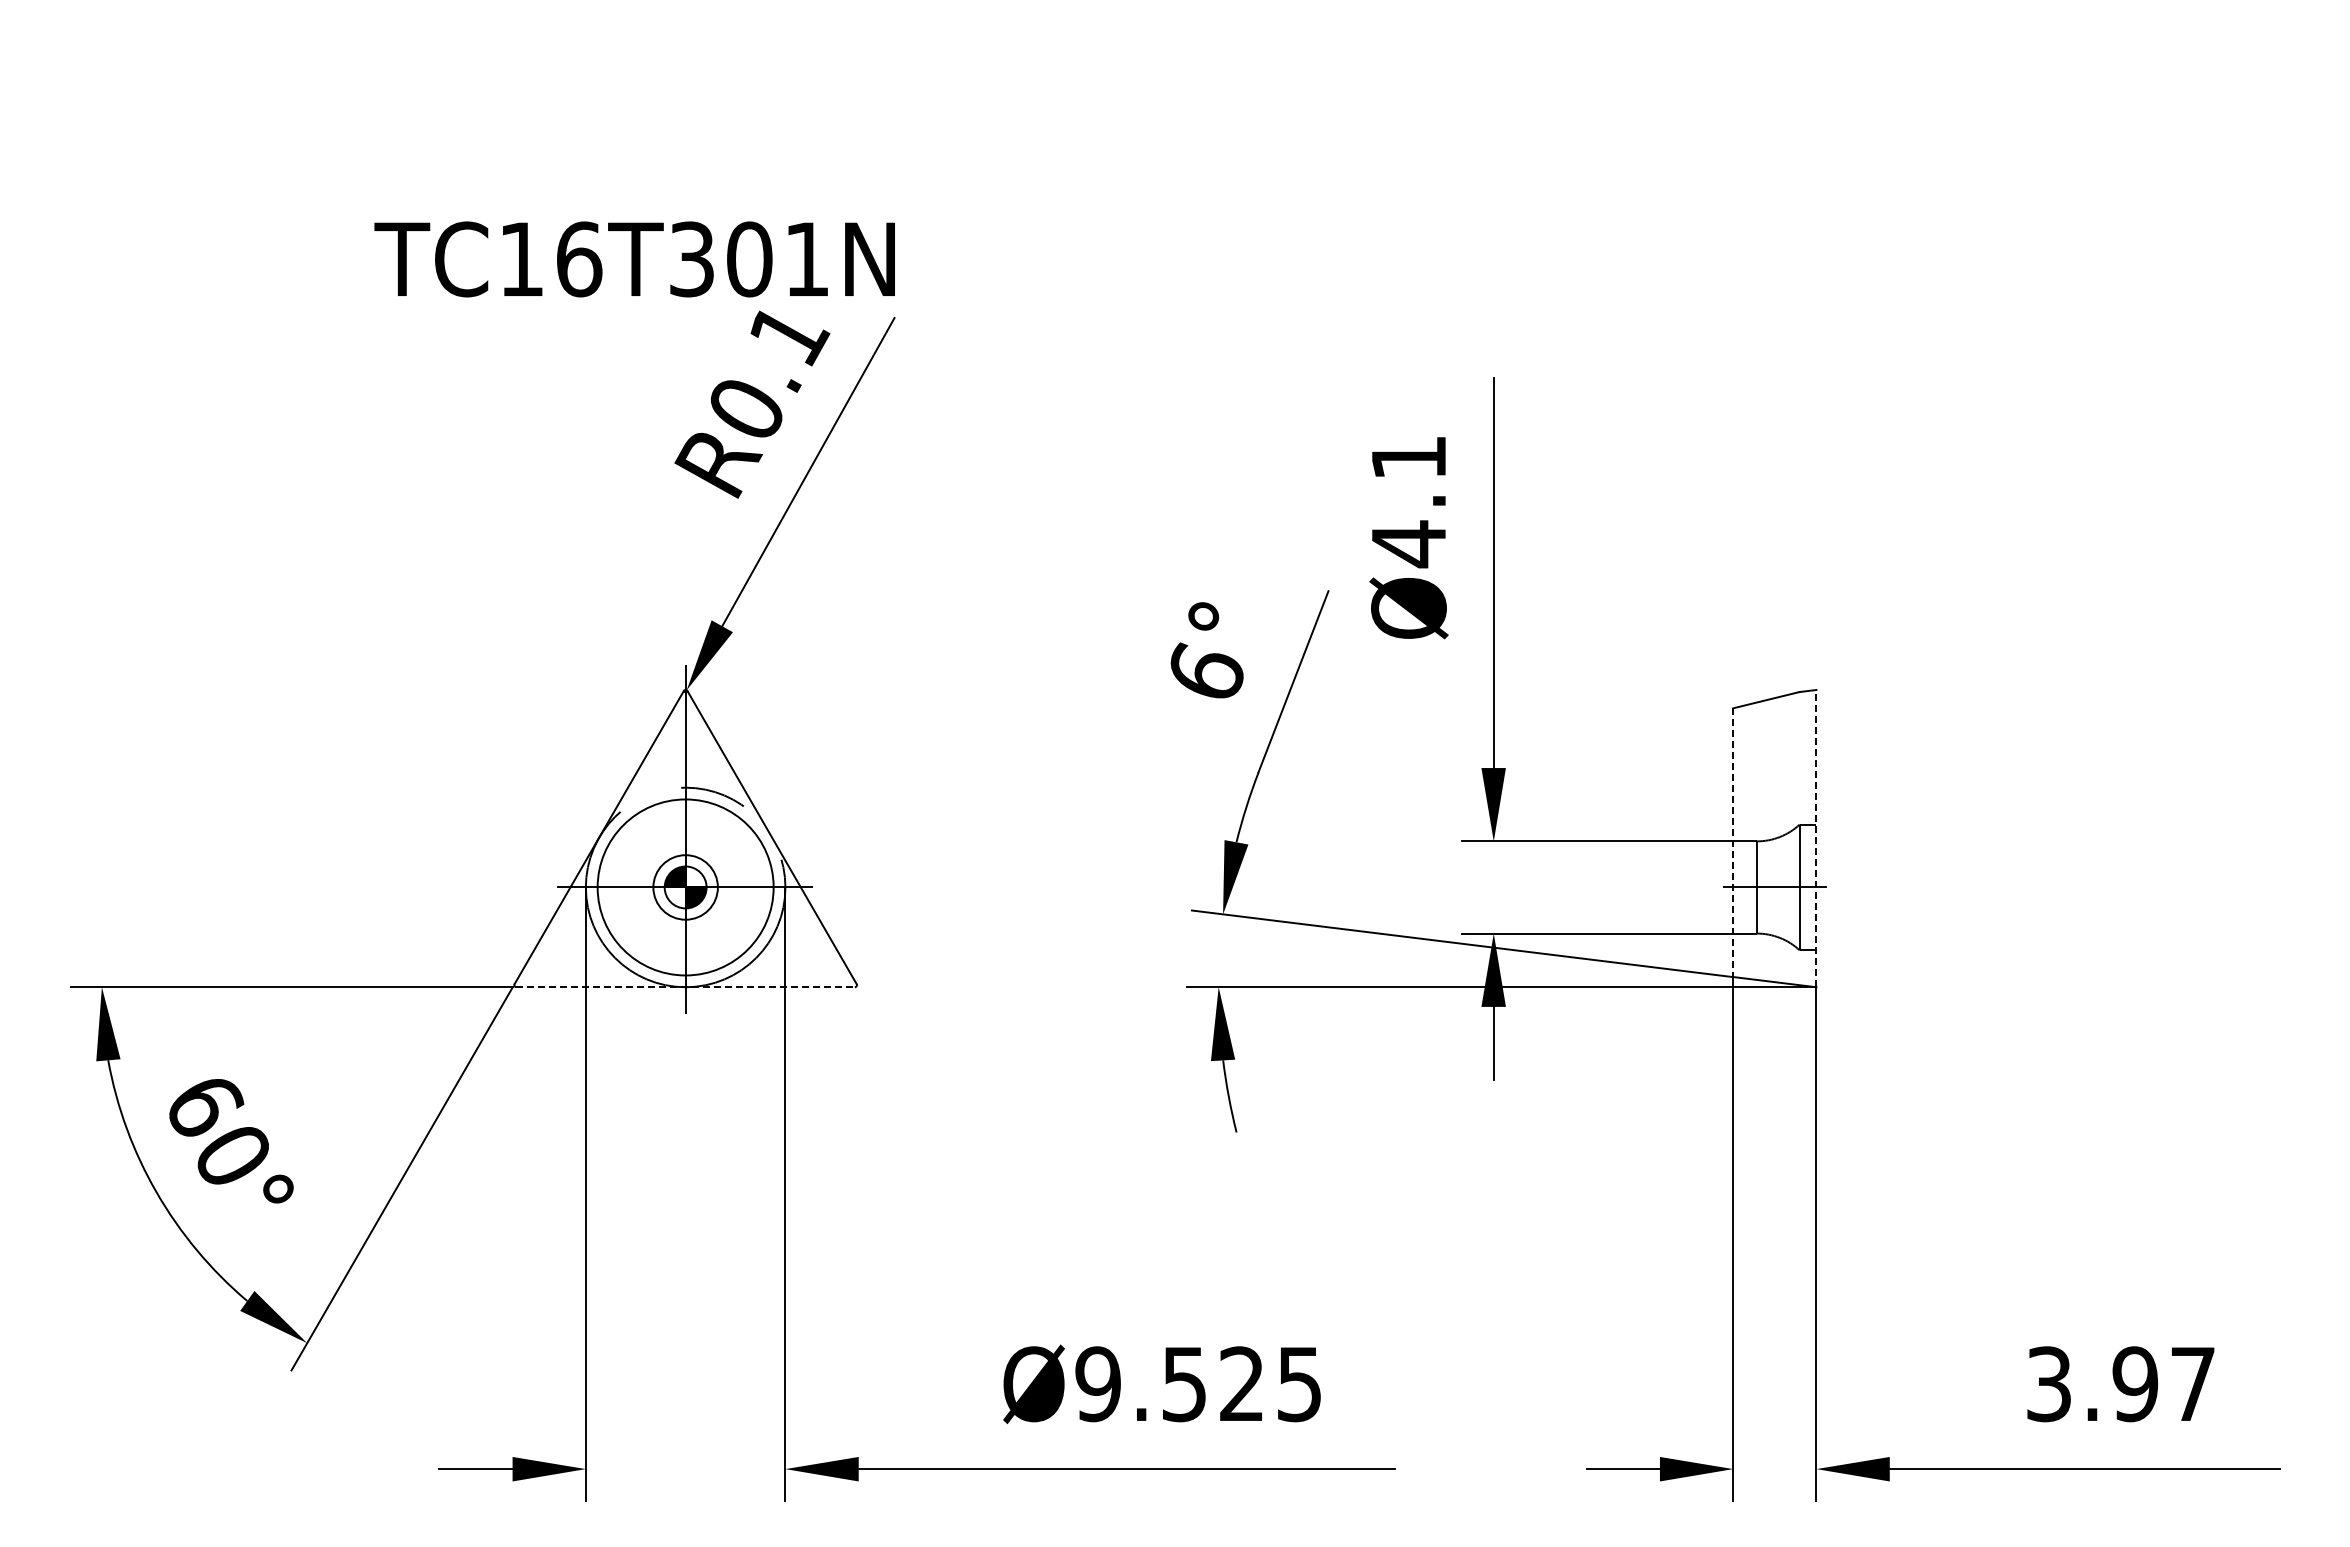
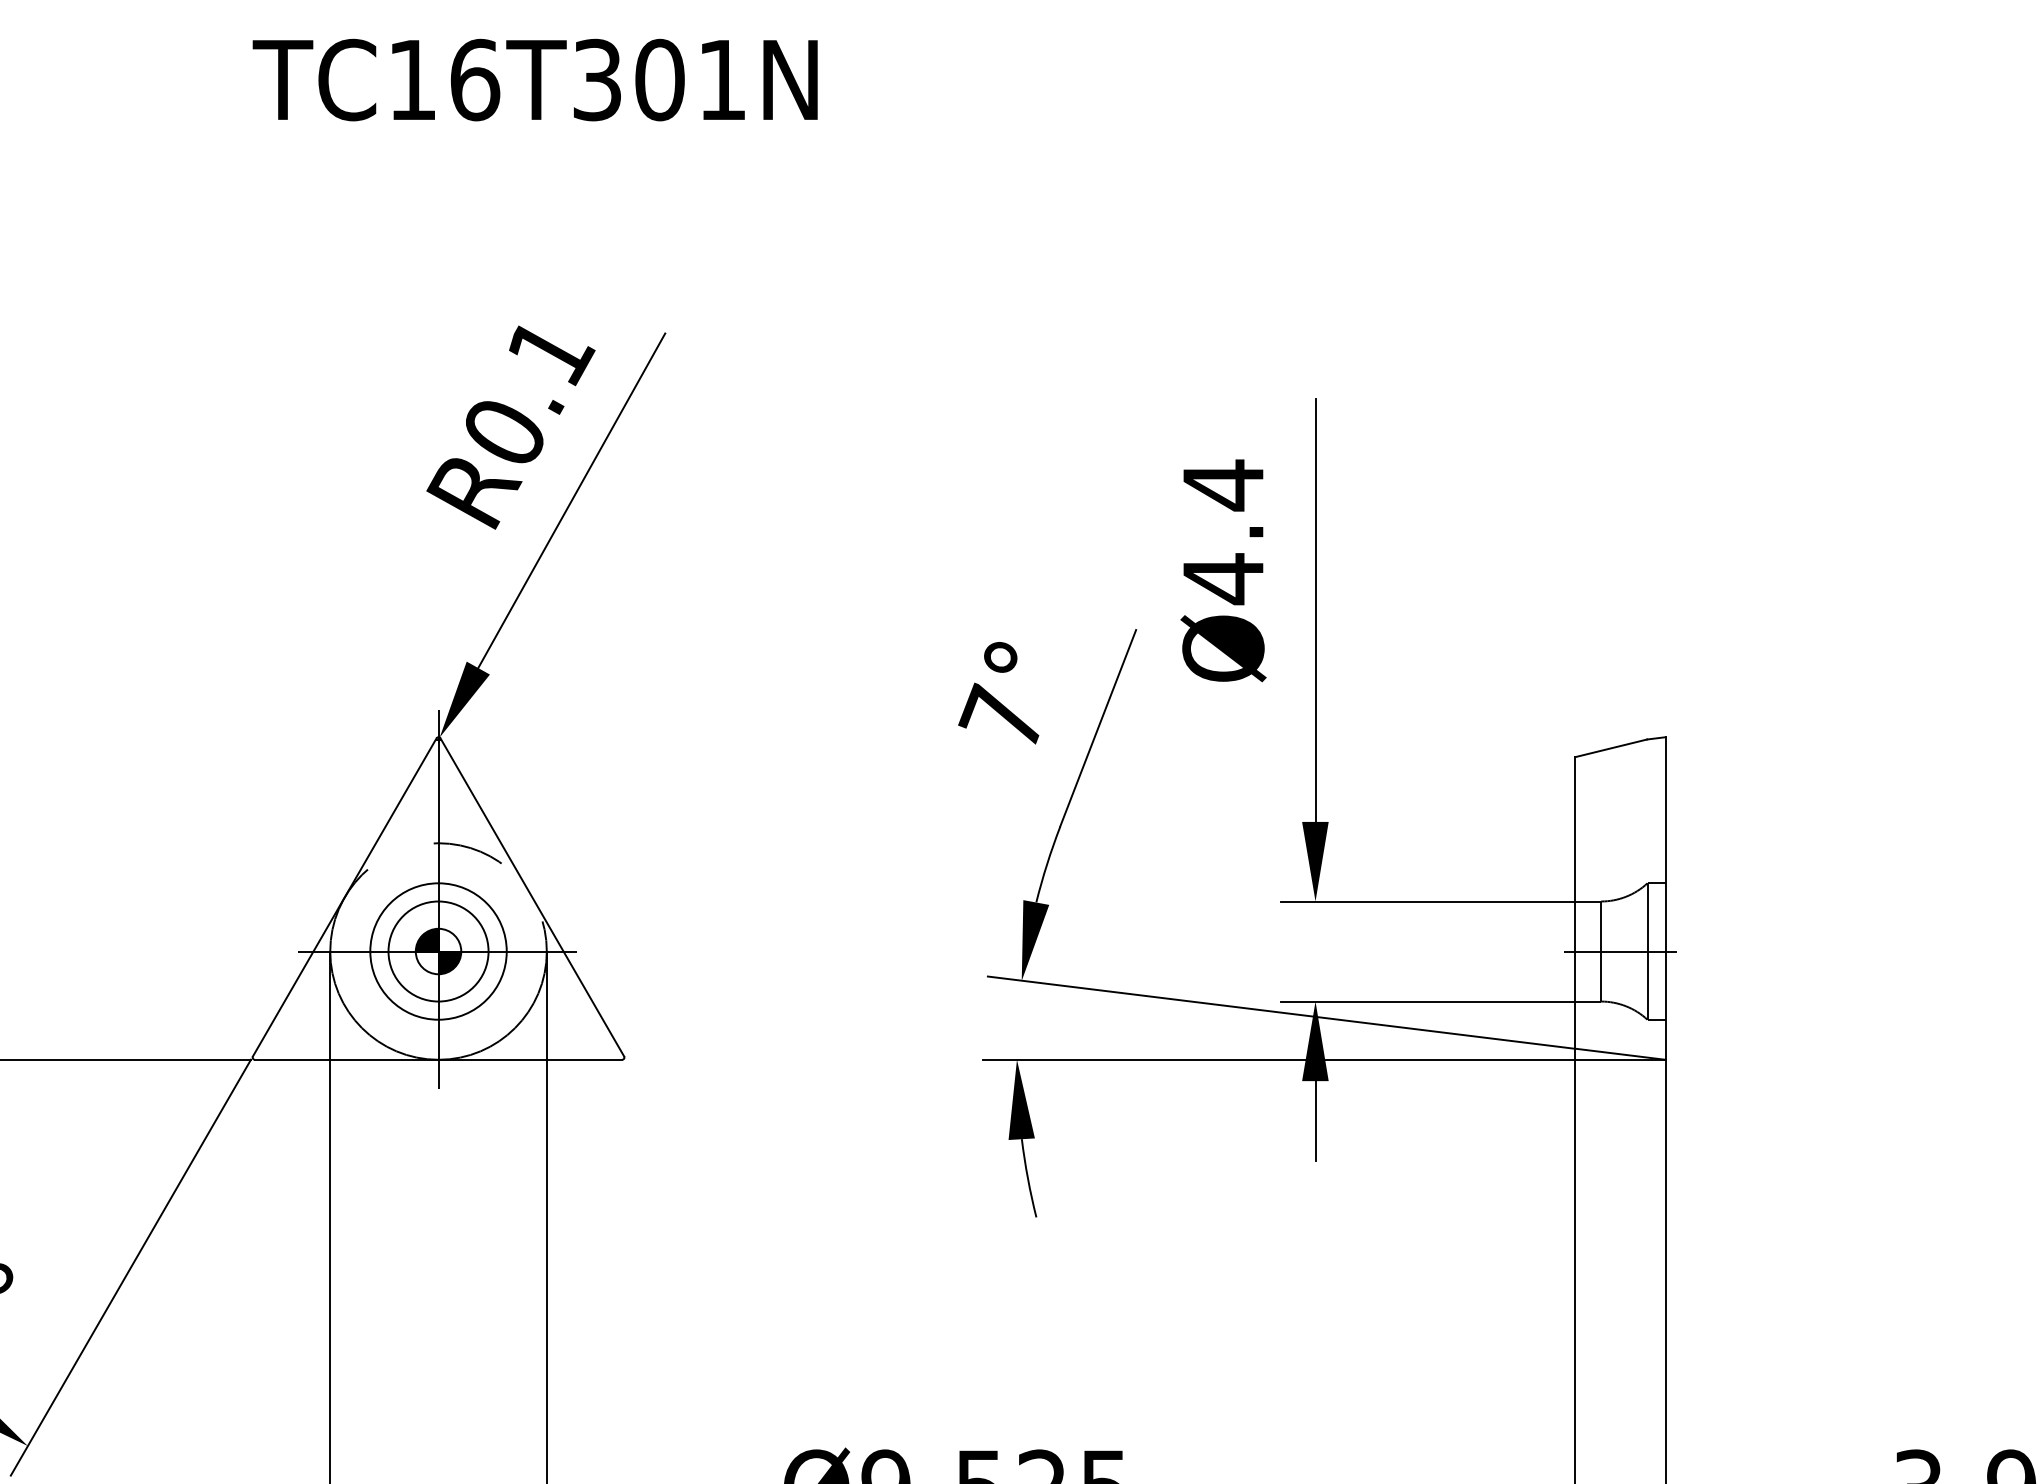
text: (634, 259) -> (534, 80), moved
text: (1408, 458) -> (1222, 486), Ø4.1 -> Ø4.4
text: (1203, 668) -> (1000, 713), 6° -> 7°
line: (1816, 838) -> (1665, 898), dashed -> solid
line: (1733, 843) -> (1575, 903), dashed -> solid
circle: (685, 887) -> (438, 951), size x0.71
circle: (685, 887) -> (438, 951), size x1.43
line: (686, 987) -> (439, 1060), dashed -> solid

